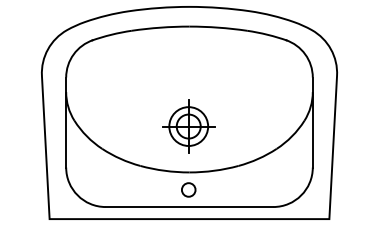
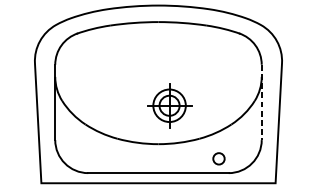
line: (312, 122) -> (261, 102), solid -> dashed
part: (188, 126) -> (169, 105), moved
circle: (188, 189) -> (218, 158), moved

